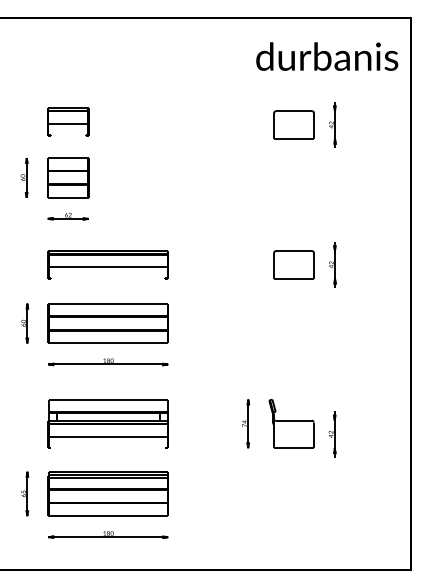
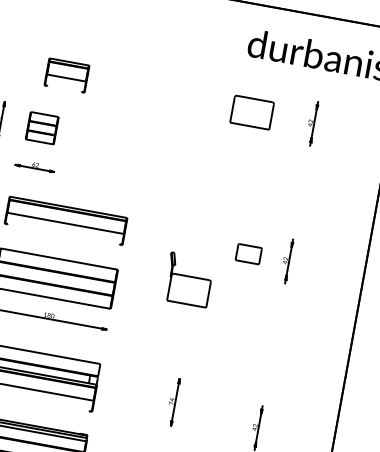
part: (68, 121) -> (67, 75), moved
part: (293, 124) -> (251, 111), moved
part: (68, 177) -> (42, 127), size x0.7
part: (293, 264) -> (248, 253), size x0.6
part: (291, 423) -> (188, 279), moved

